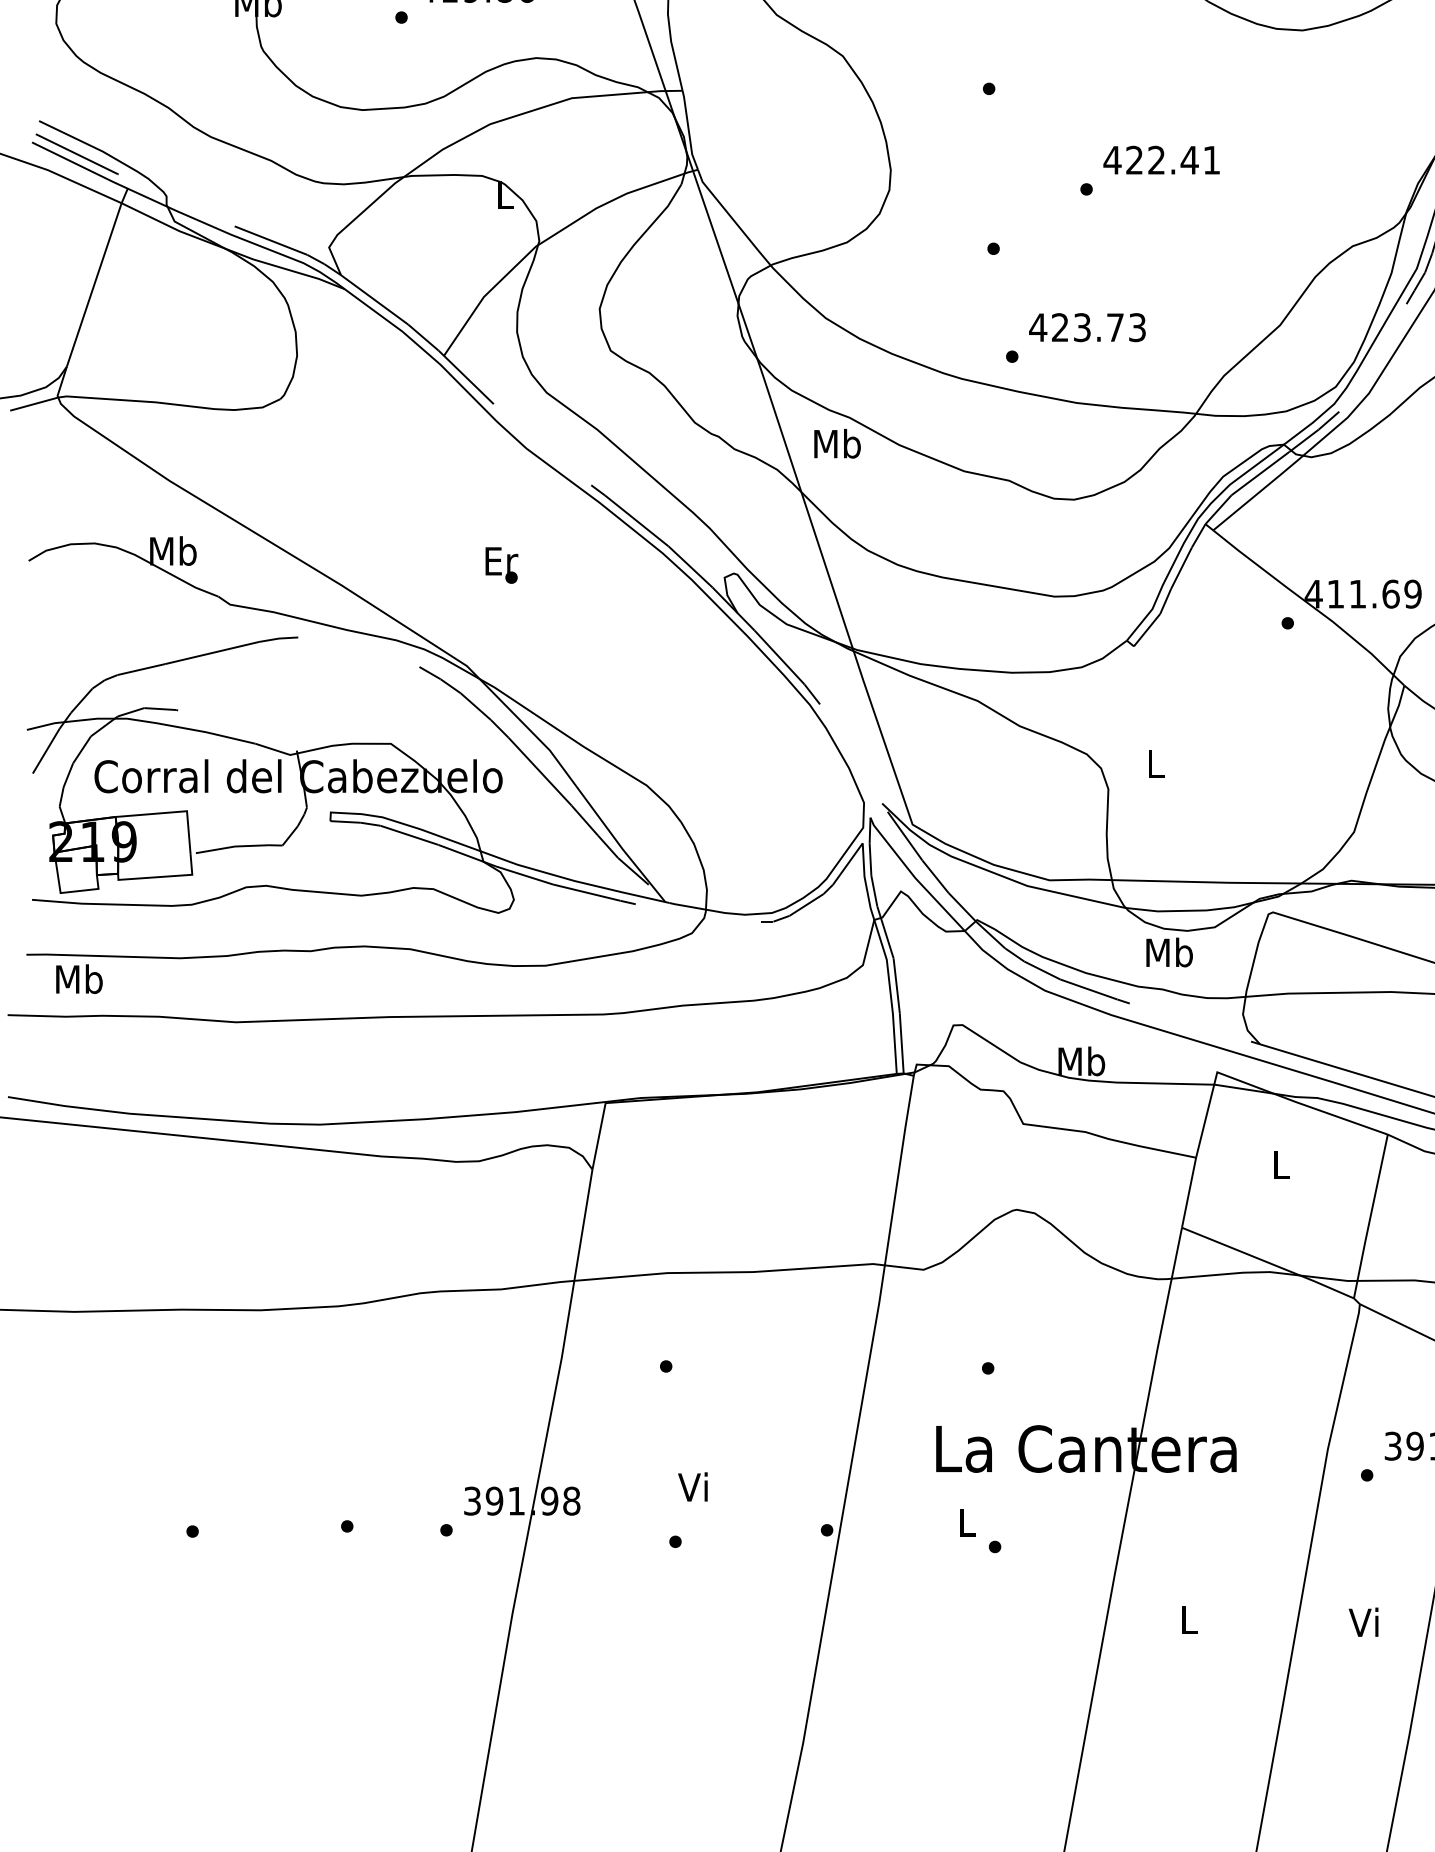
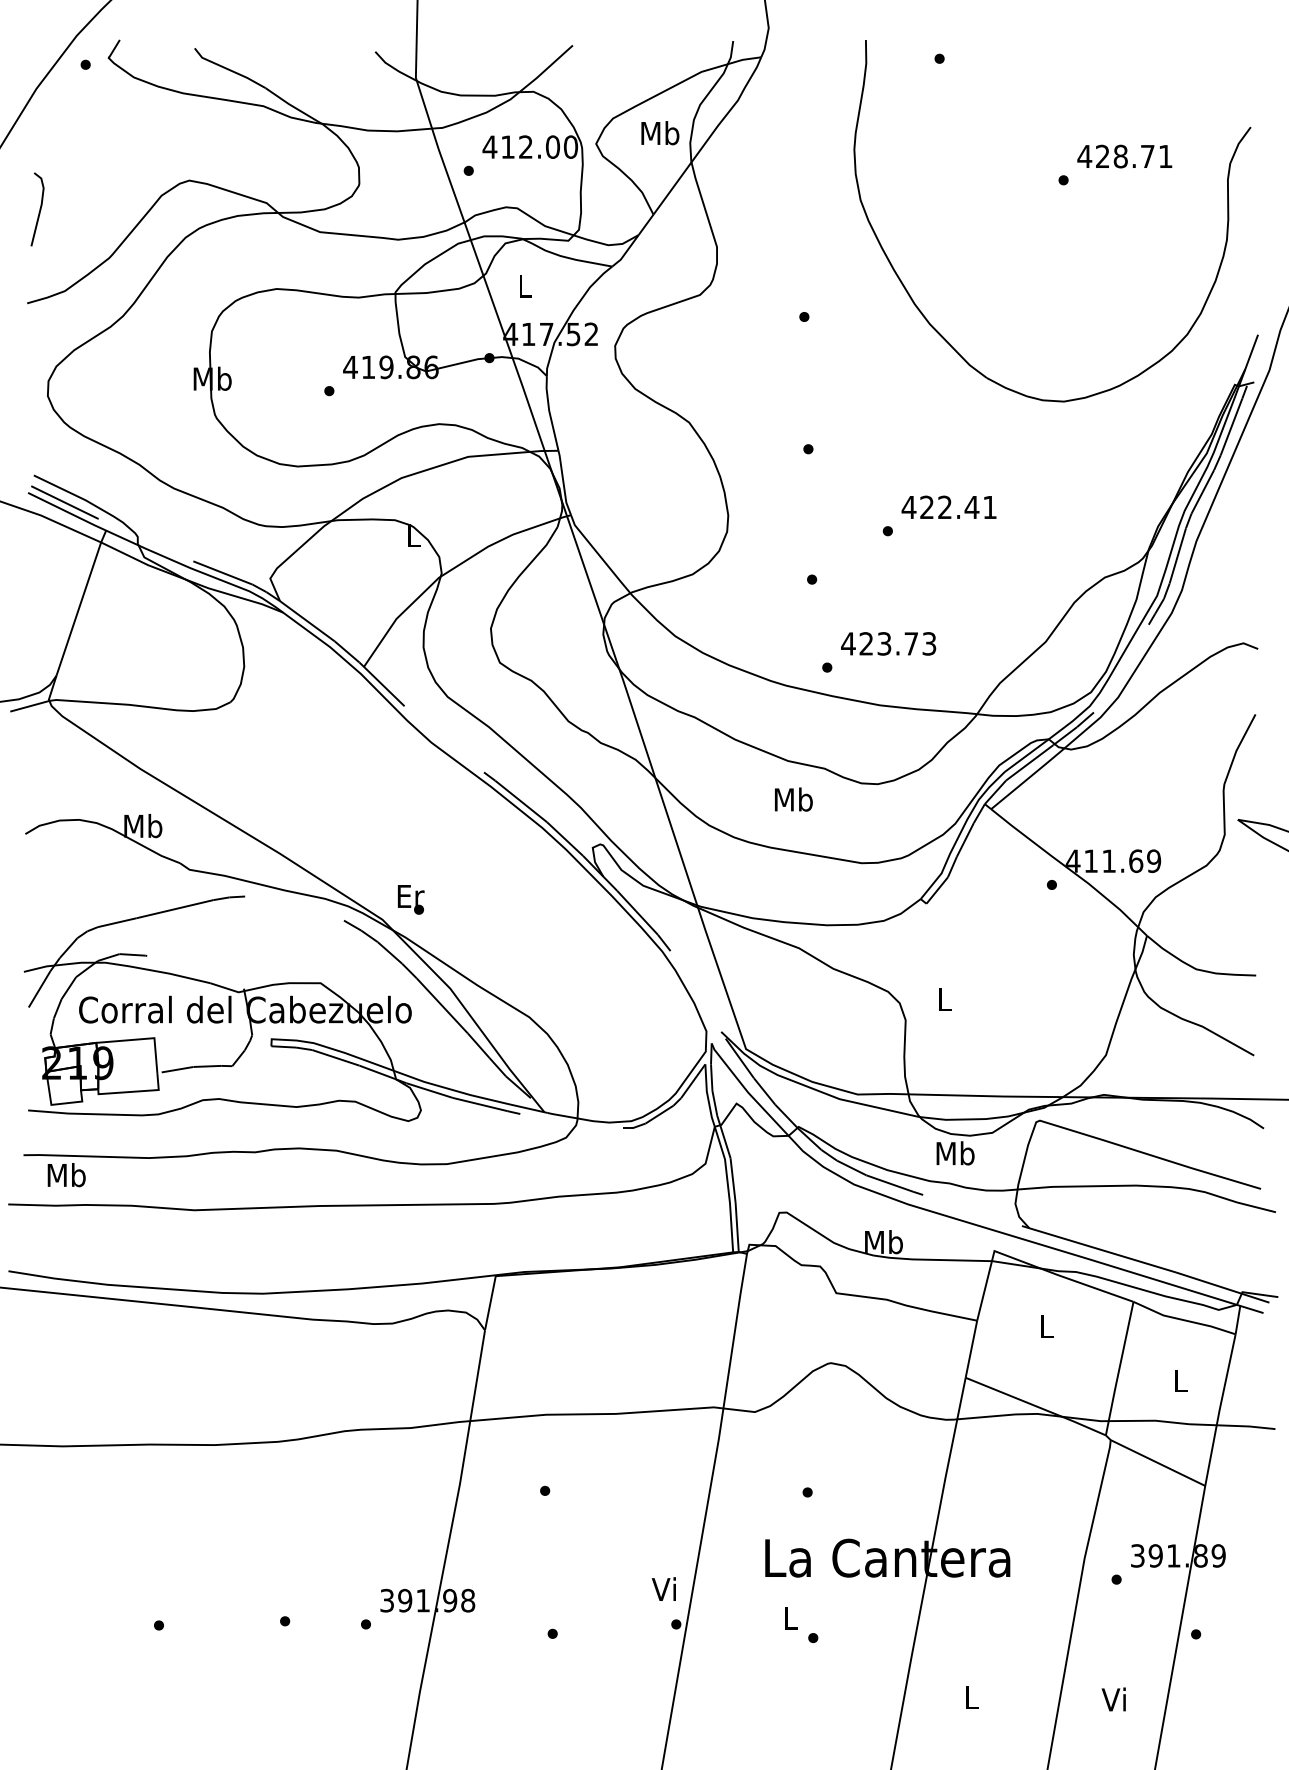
text: (837, 443) -> (793, 799), moved
text: (502, 565) -> (411, 899), moved
text: (692, 1486) -> (663, 1588), moved

